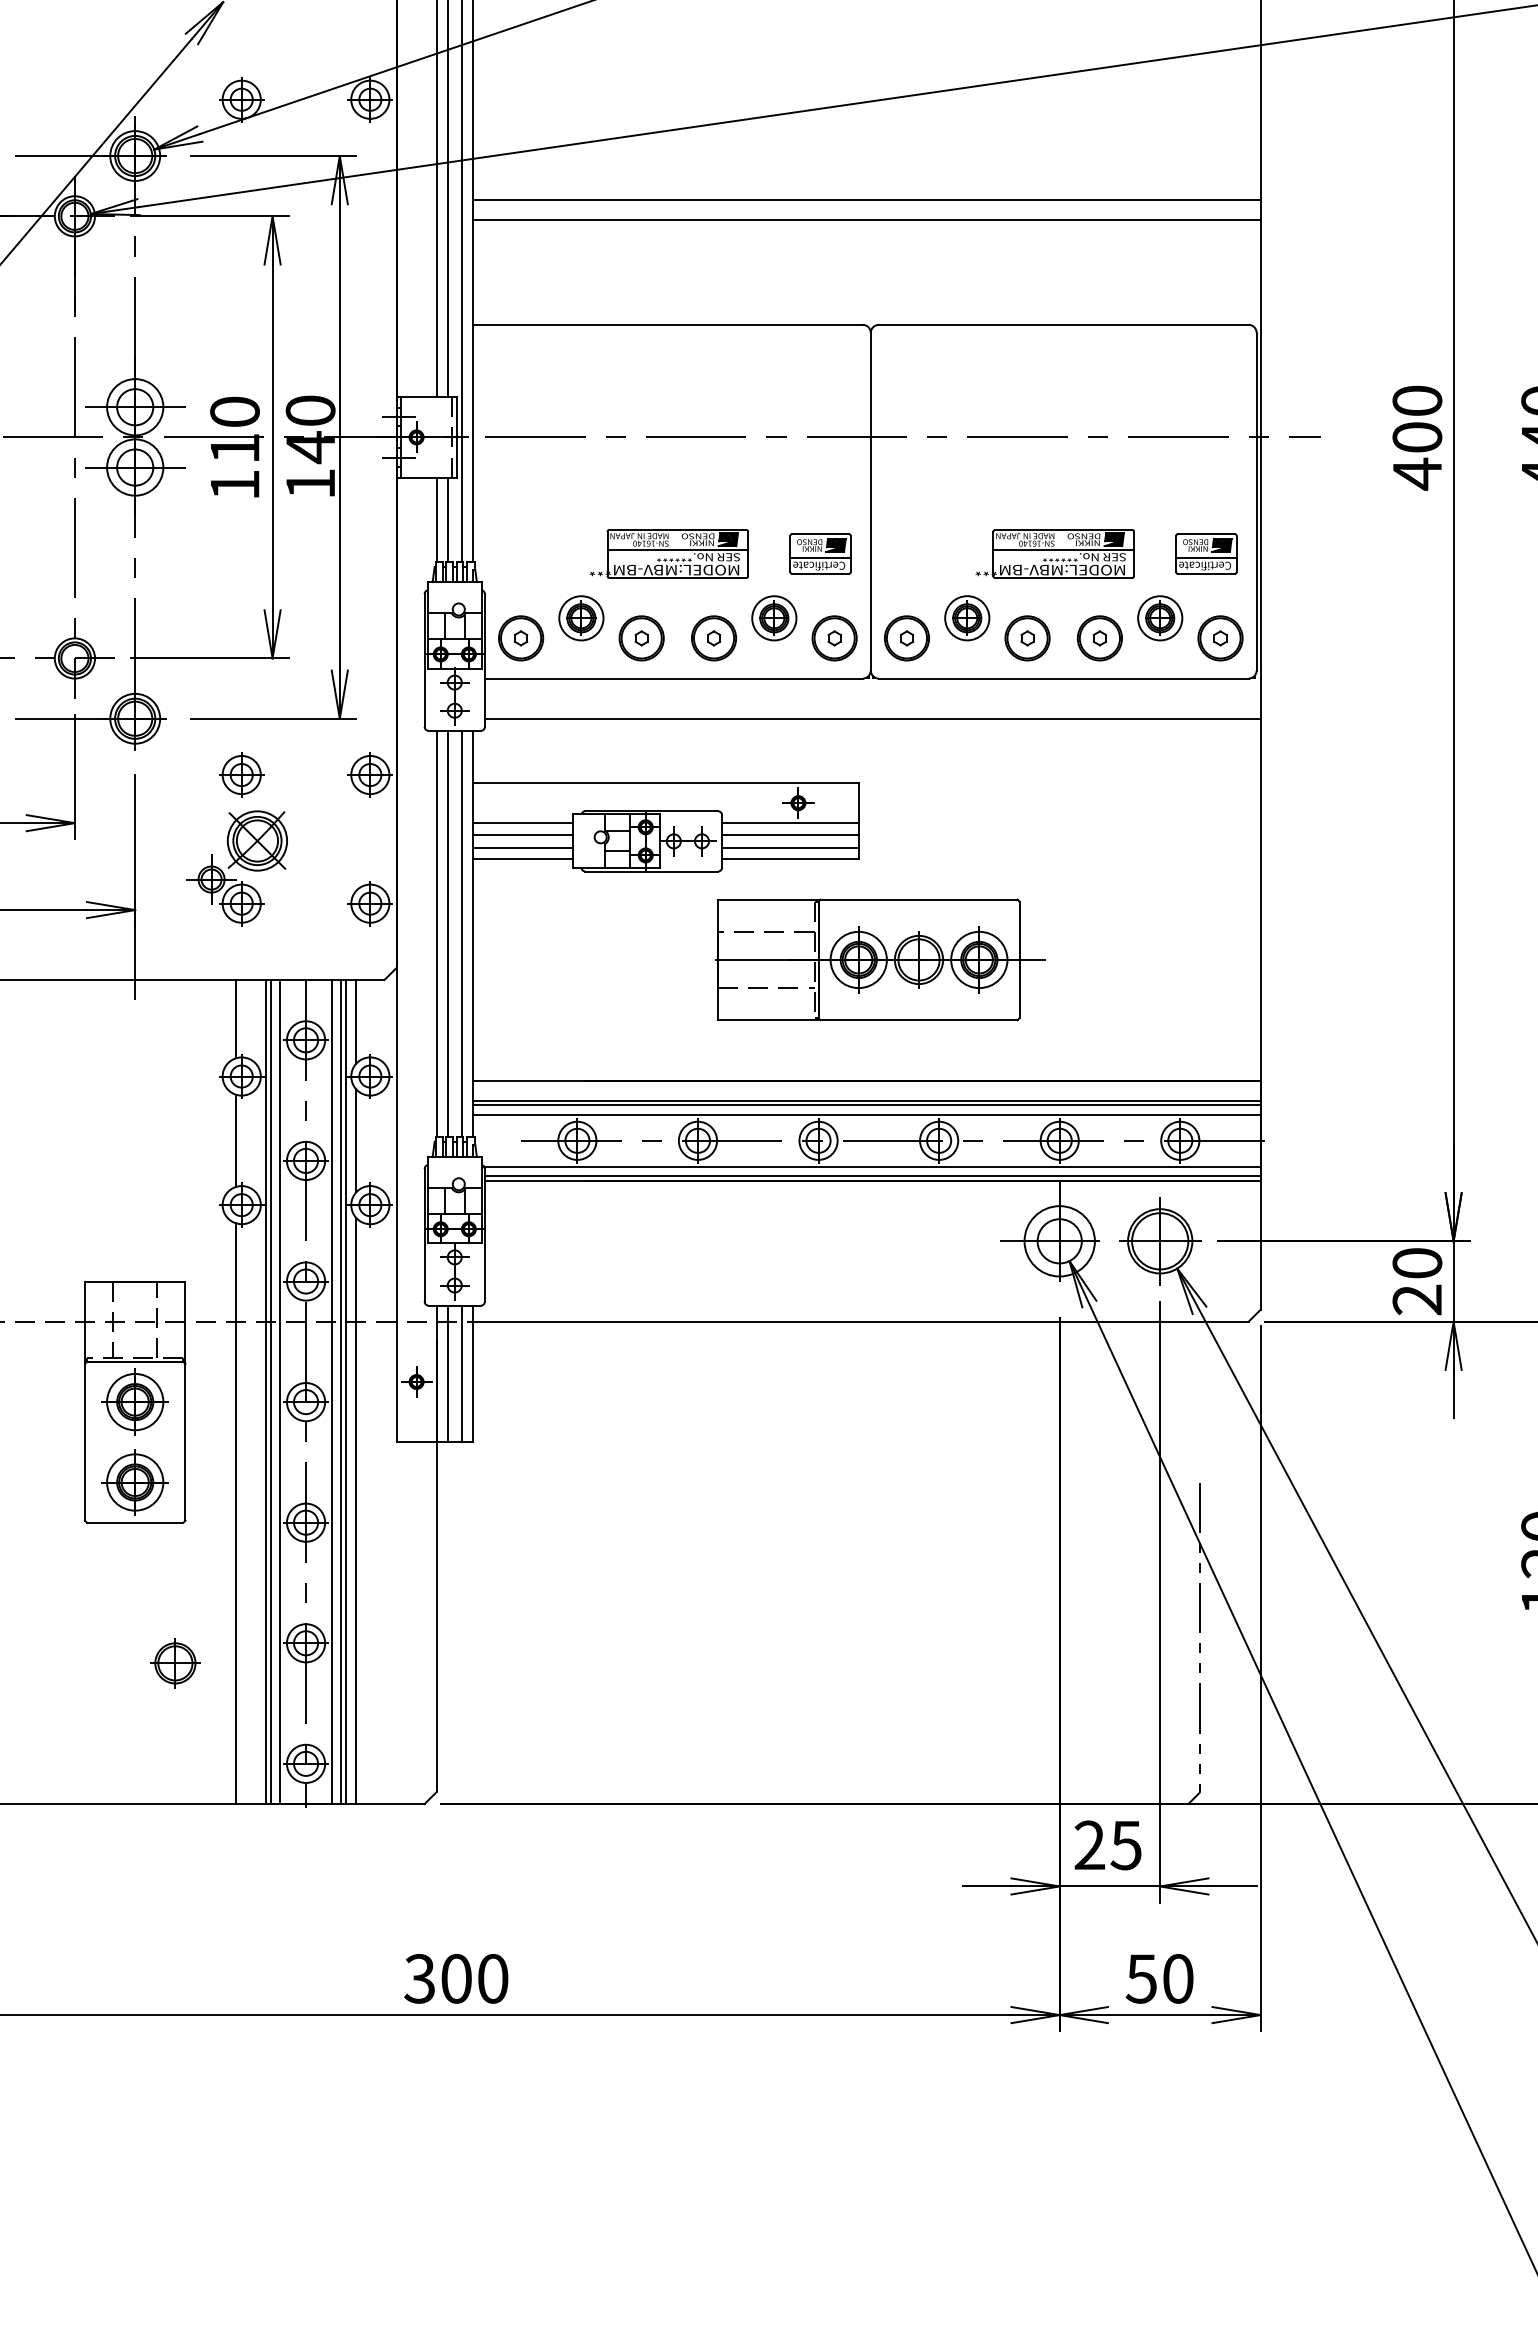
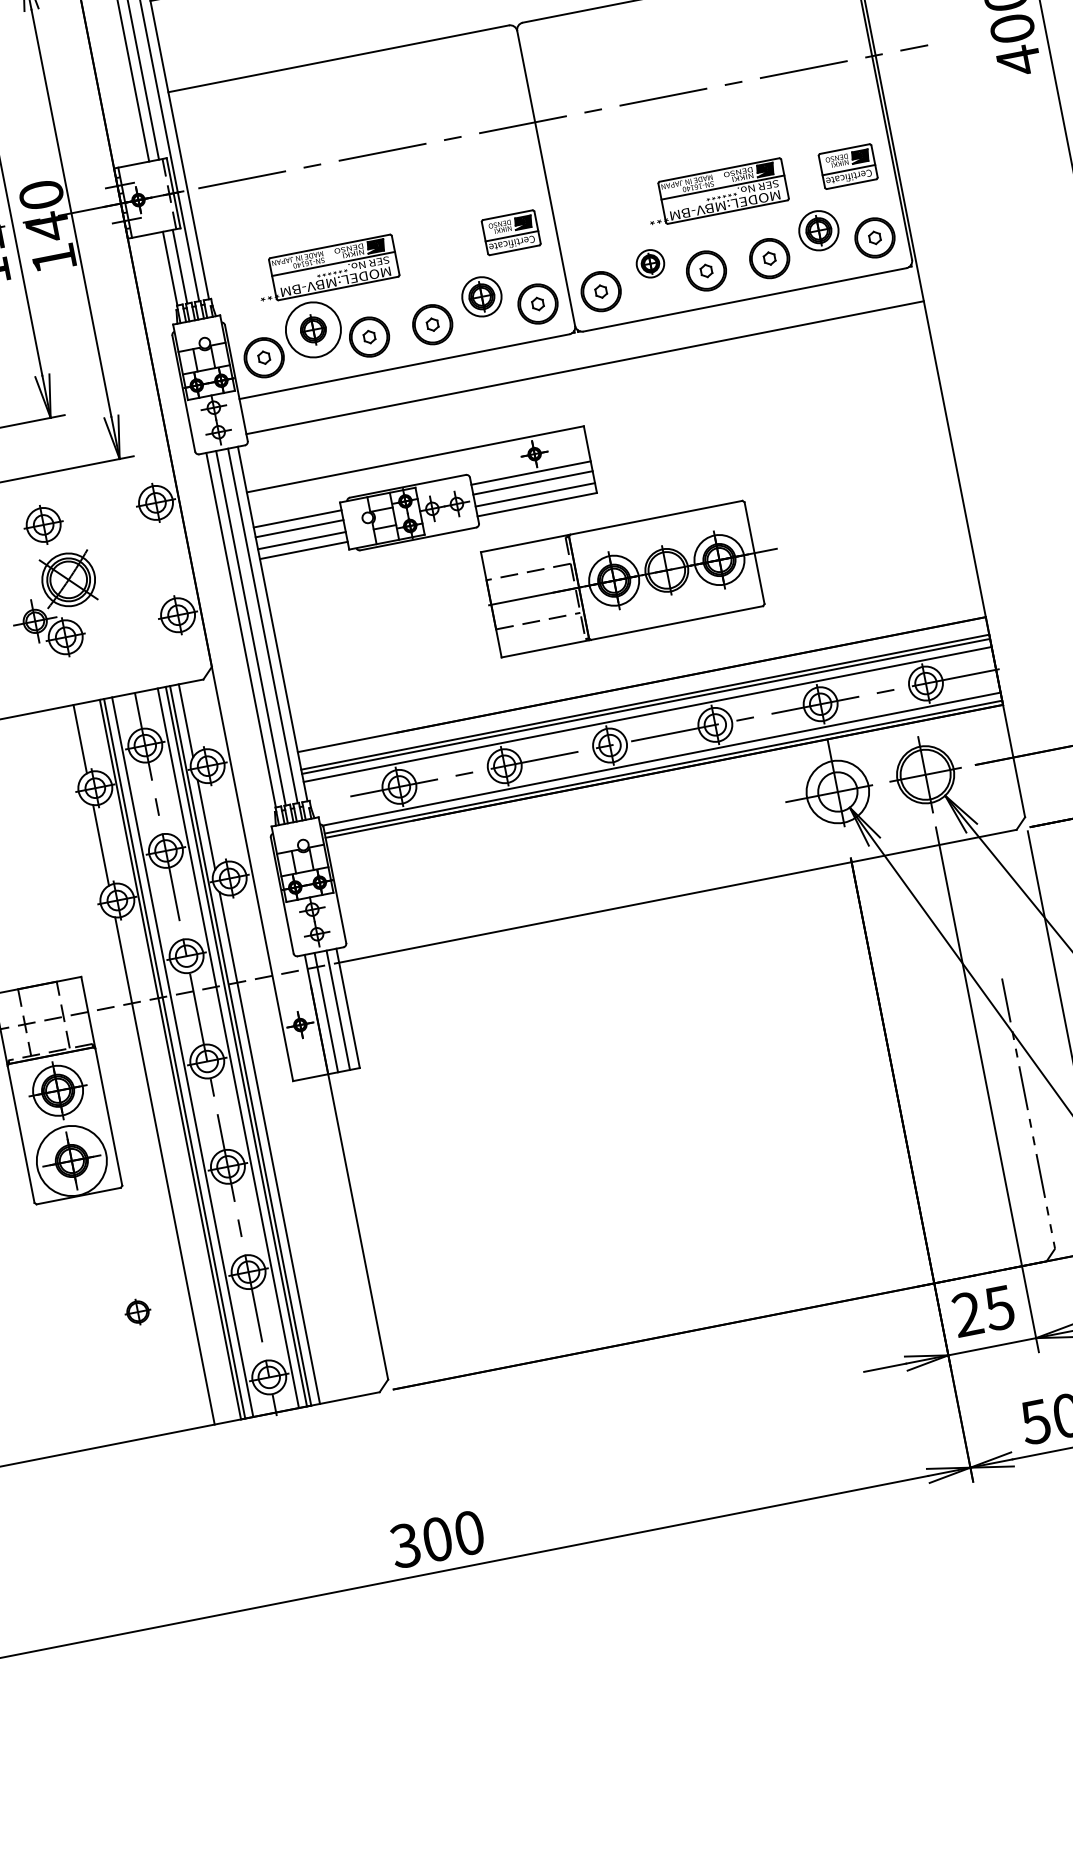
part: (668, 553) -> (325, 268), moved
circle: (581, 618) -> (313, 330), size x1.4
part: (967, 618) -> (650, 263), size x0.7
circle: (135, 1482) -> (72, 1160), size x1.4
part: (175, 1663) -> (138, 1312), size x0.6

